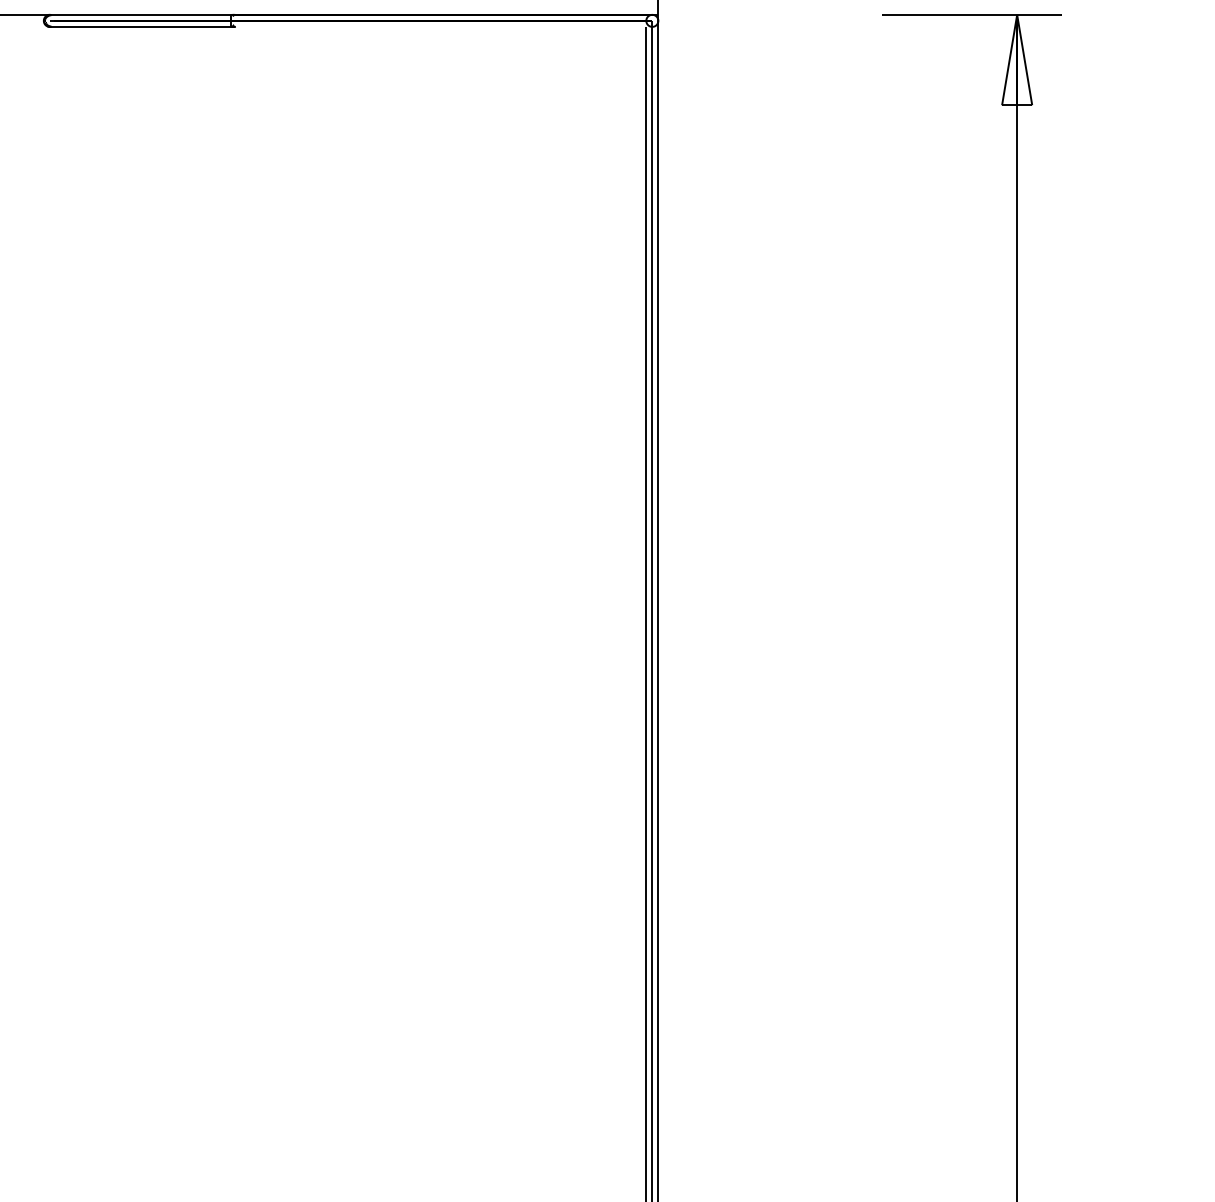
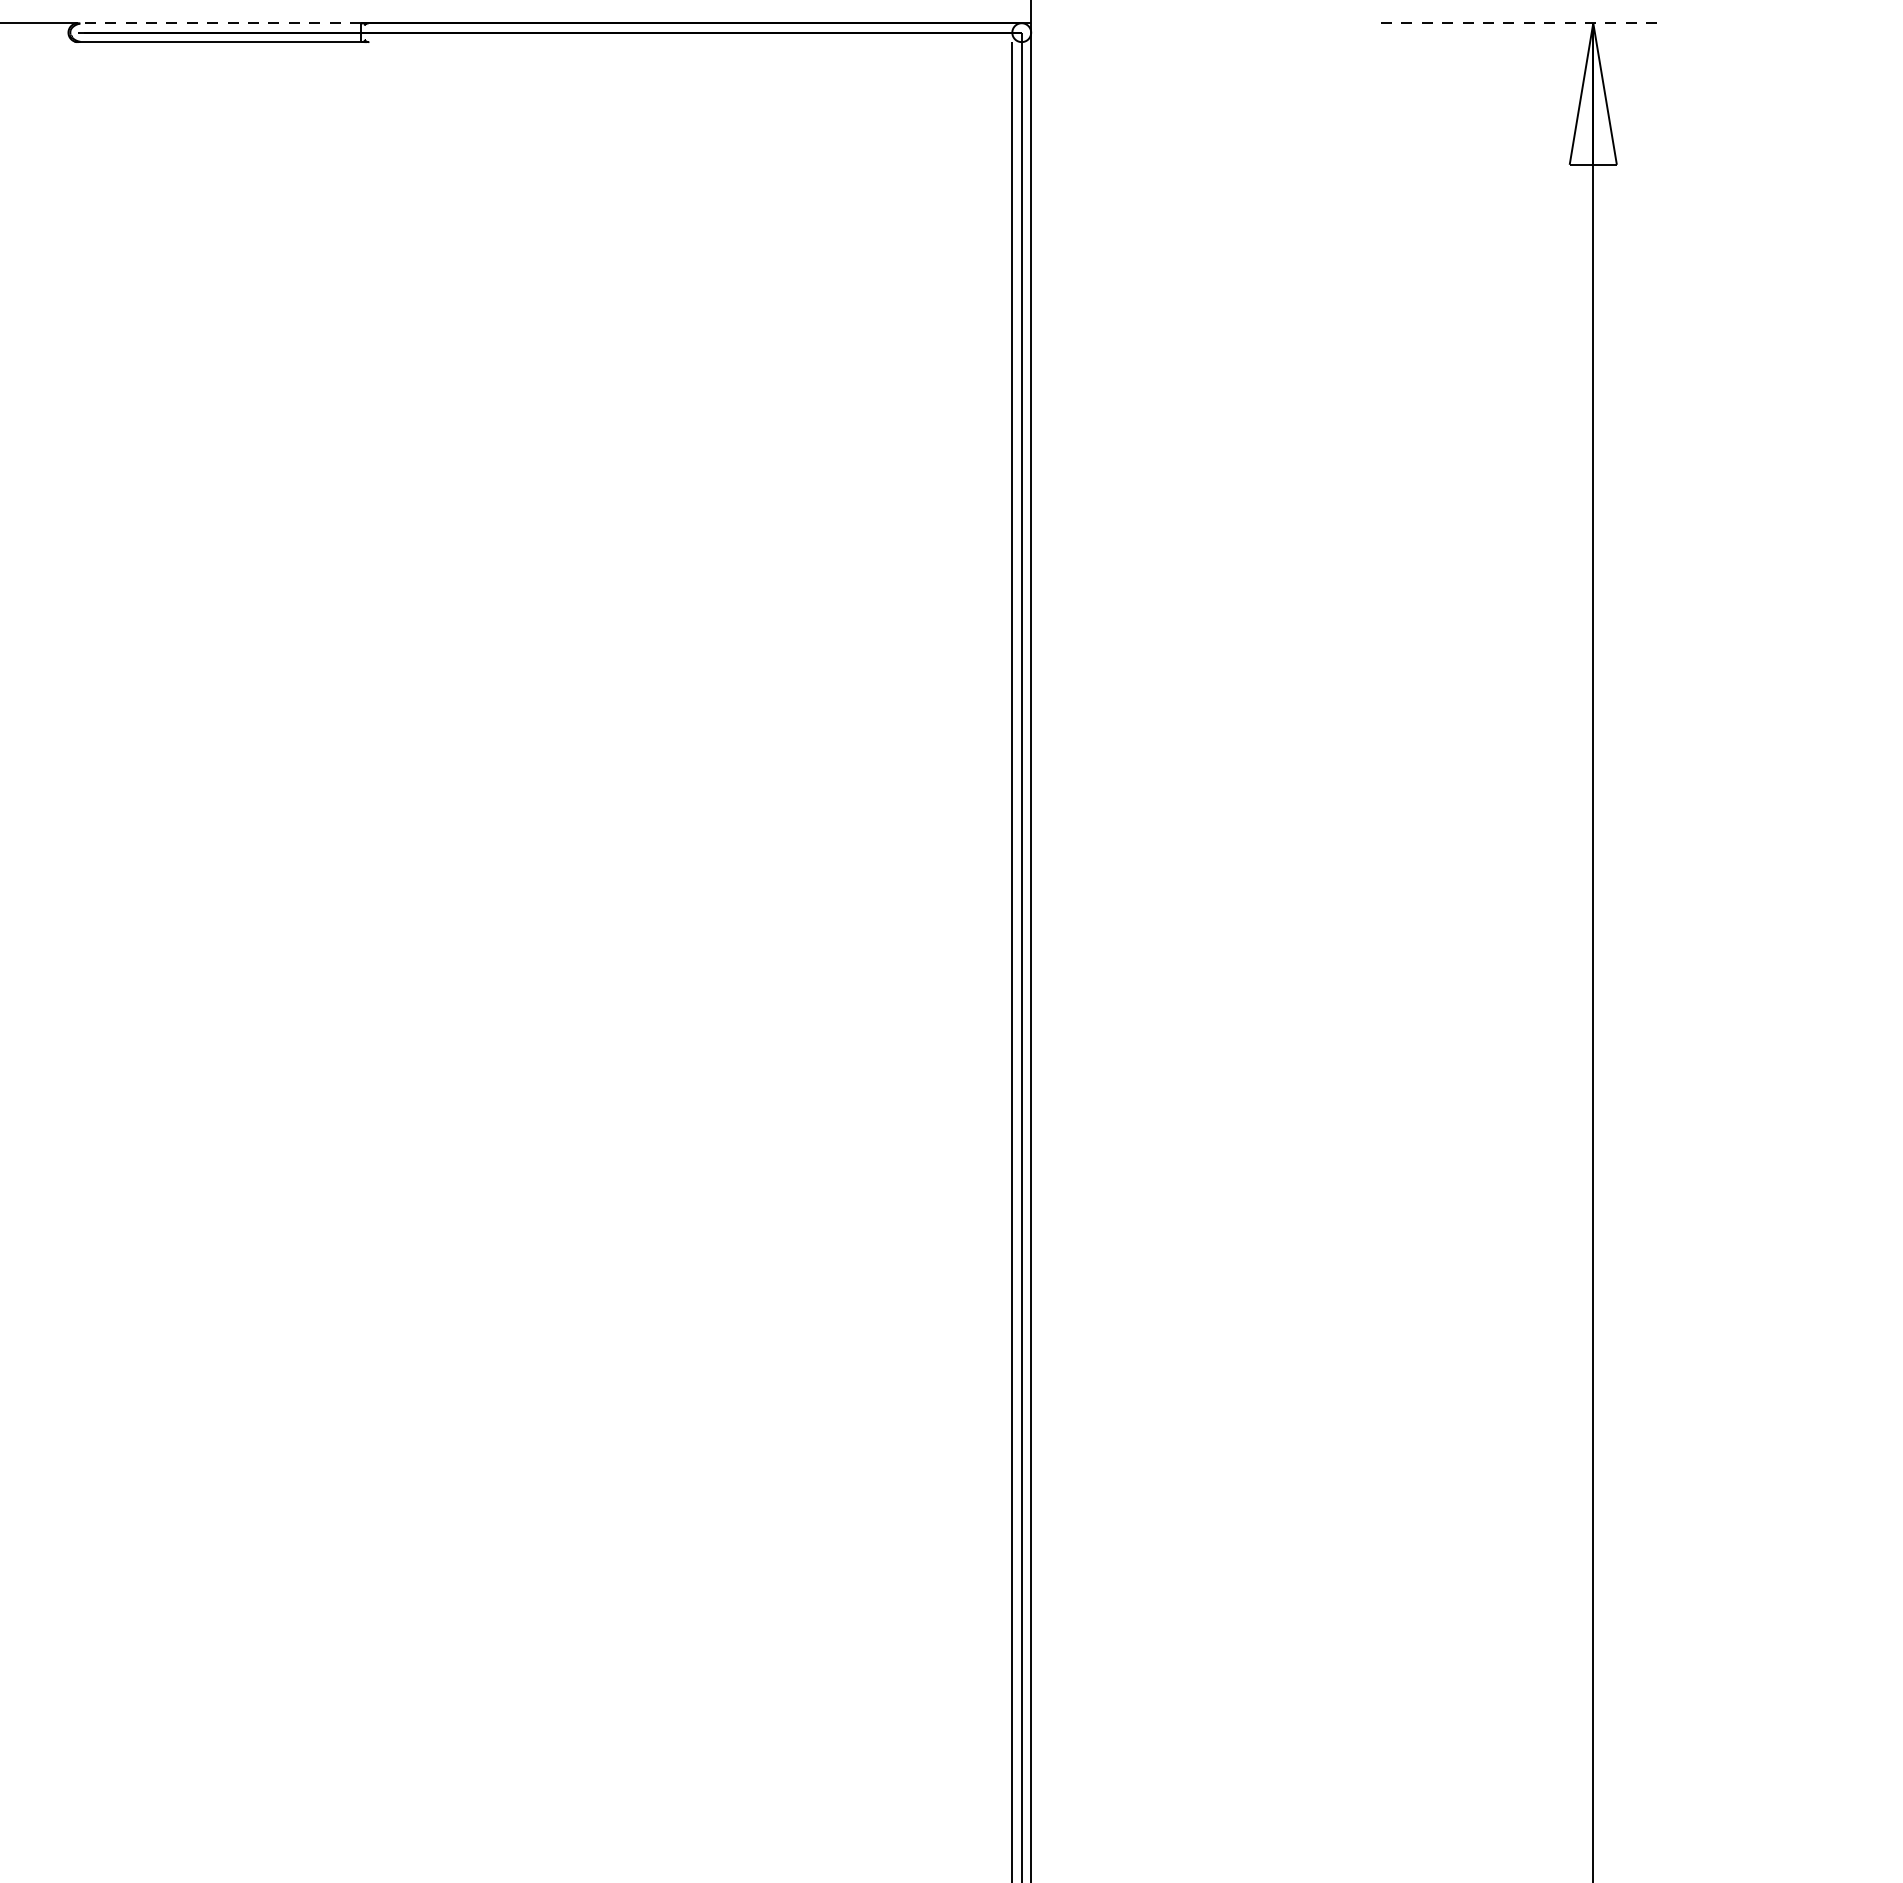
line: (139, 14) -> (218, 22), solid -> dashed
line: (972, 14) -> (1523, 22), solid -> dashed

